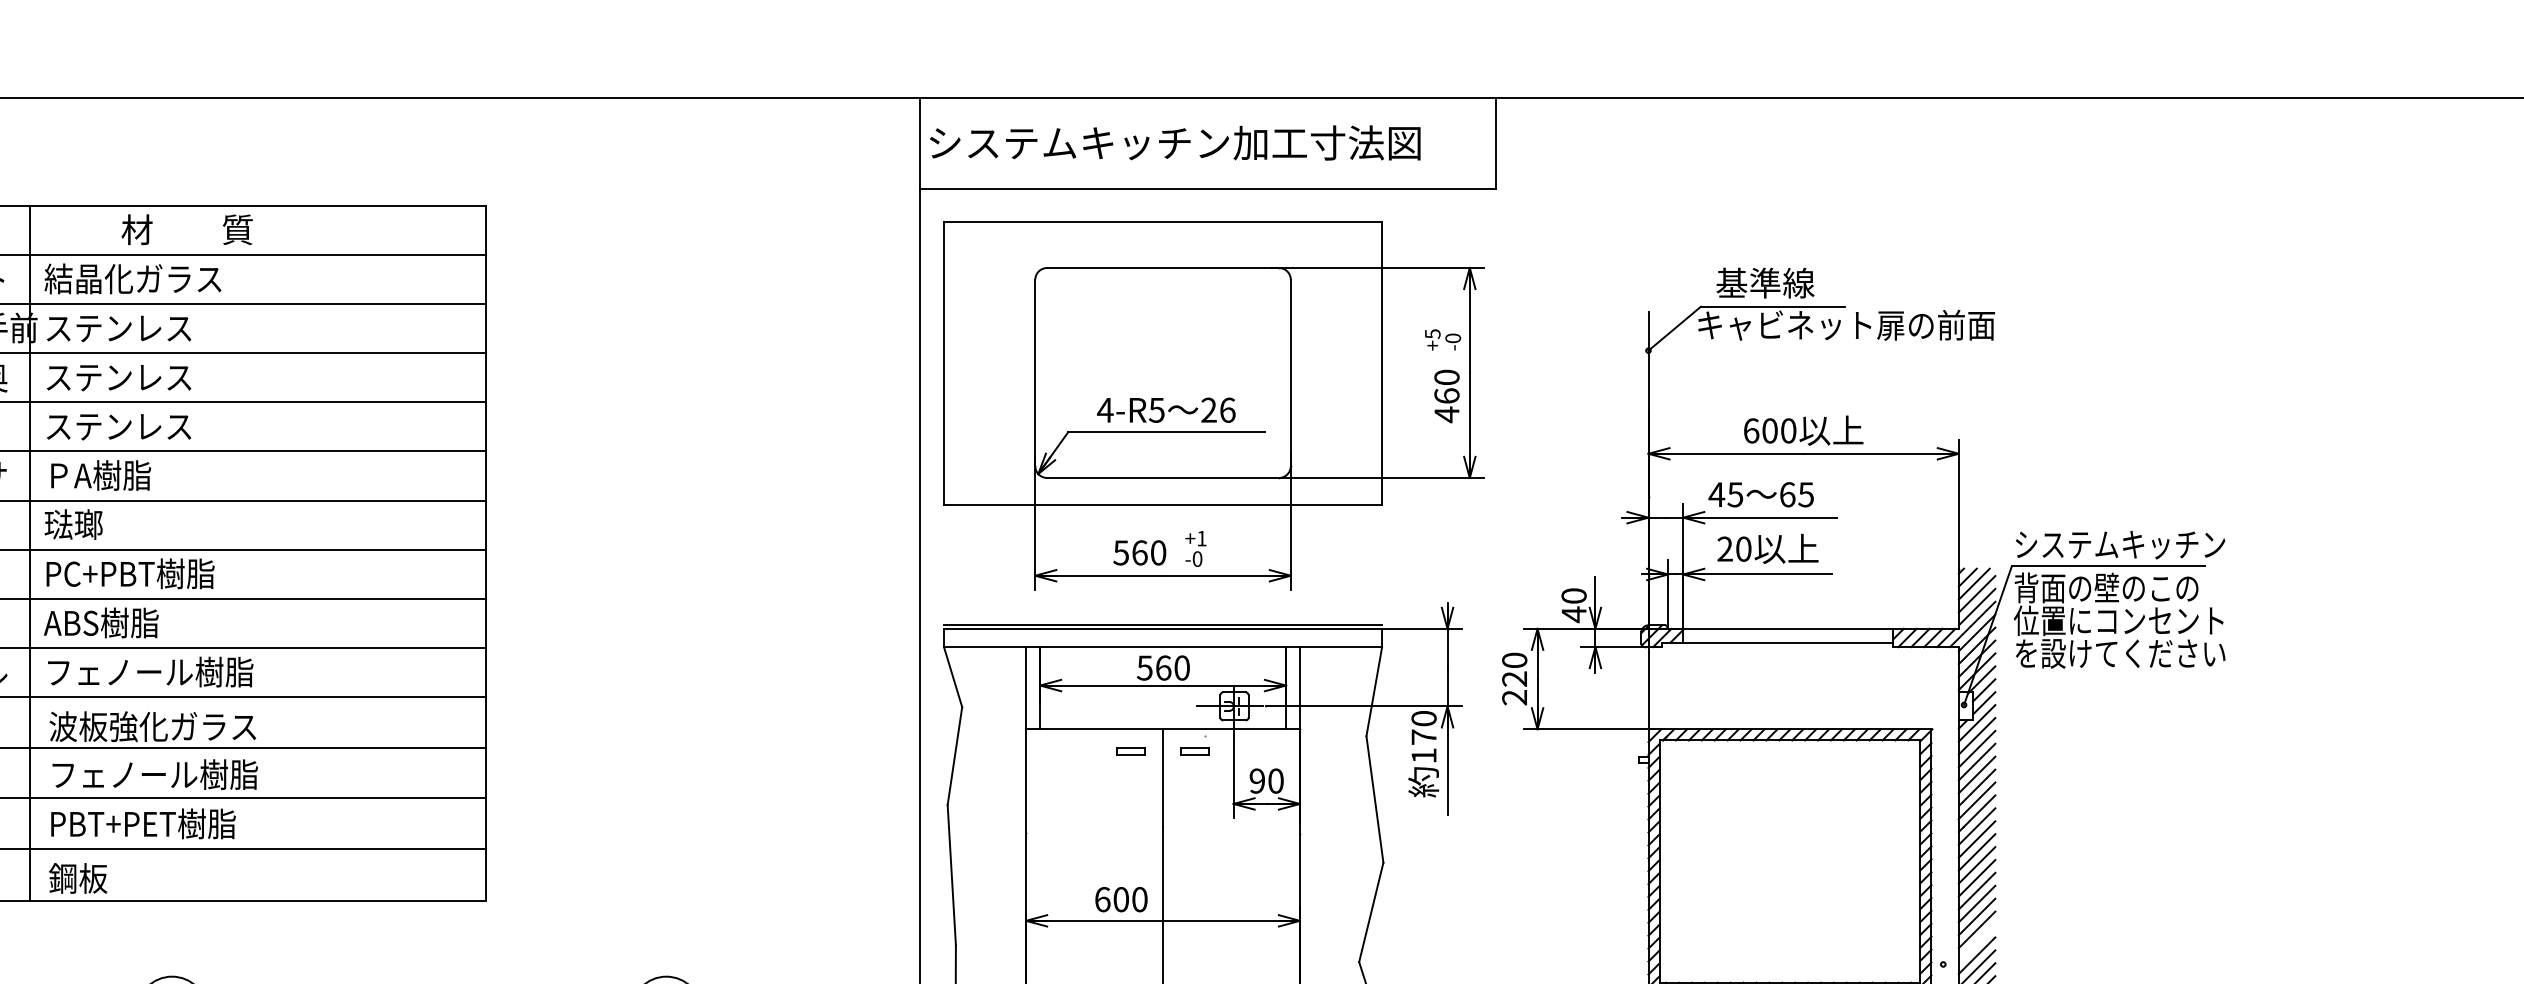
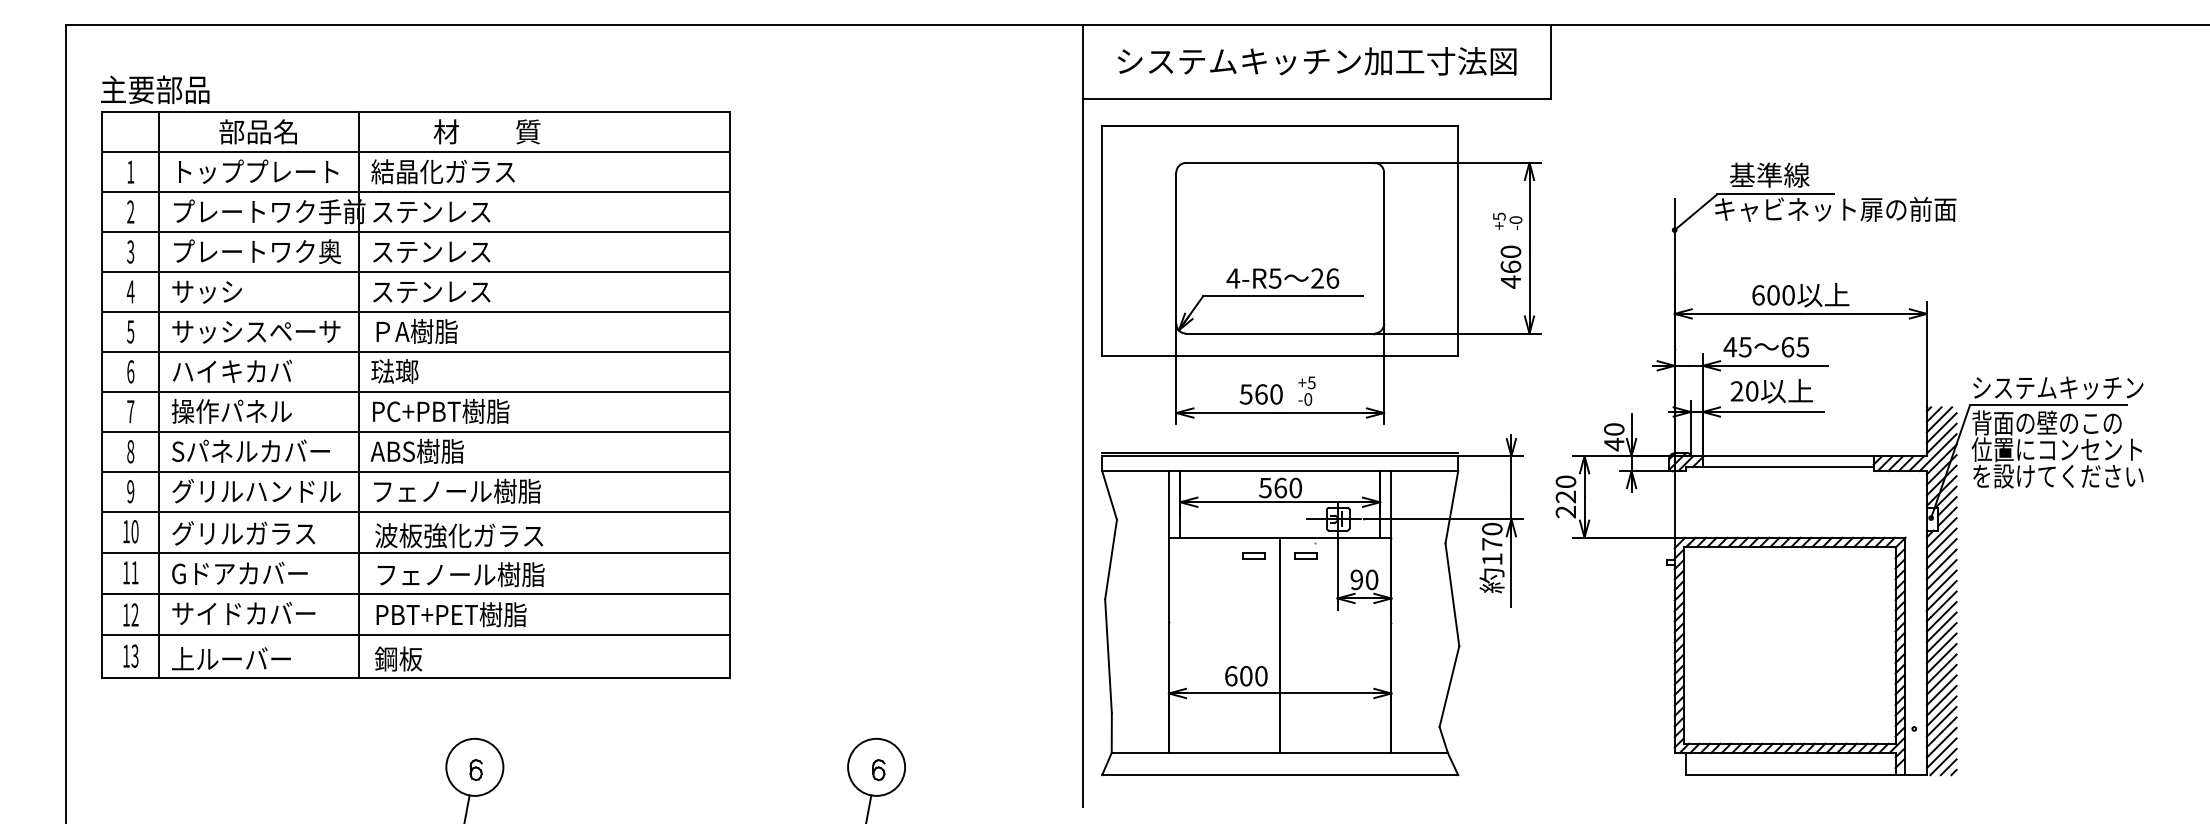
text: (1174, 143) -> (1316, 61), moved
text: (1201, 538) -> (1311, 382), +1 -> +5
line: (1976, 943) -> (1941, 711), added

